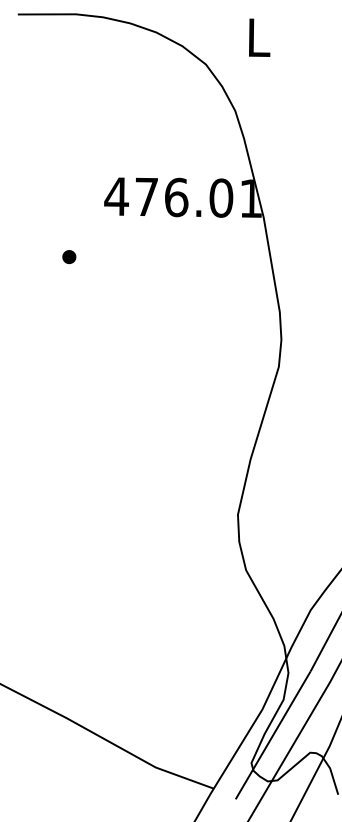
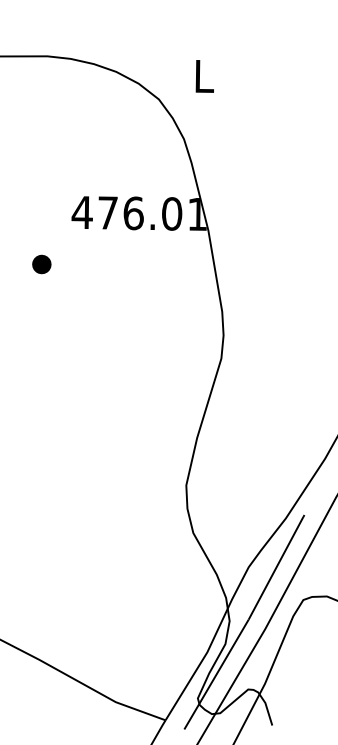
part: (69, 257) -> (41, 264), size x1.6

